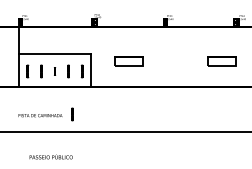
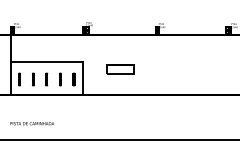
part: (221, 61) -> (213, 69), removed
part: (54, 71) -> (46, 79), size x1.67
line: (72, 114) -> (64, 122), removed

